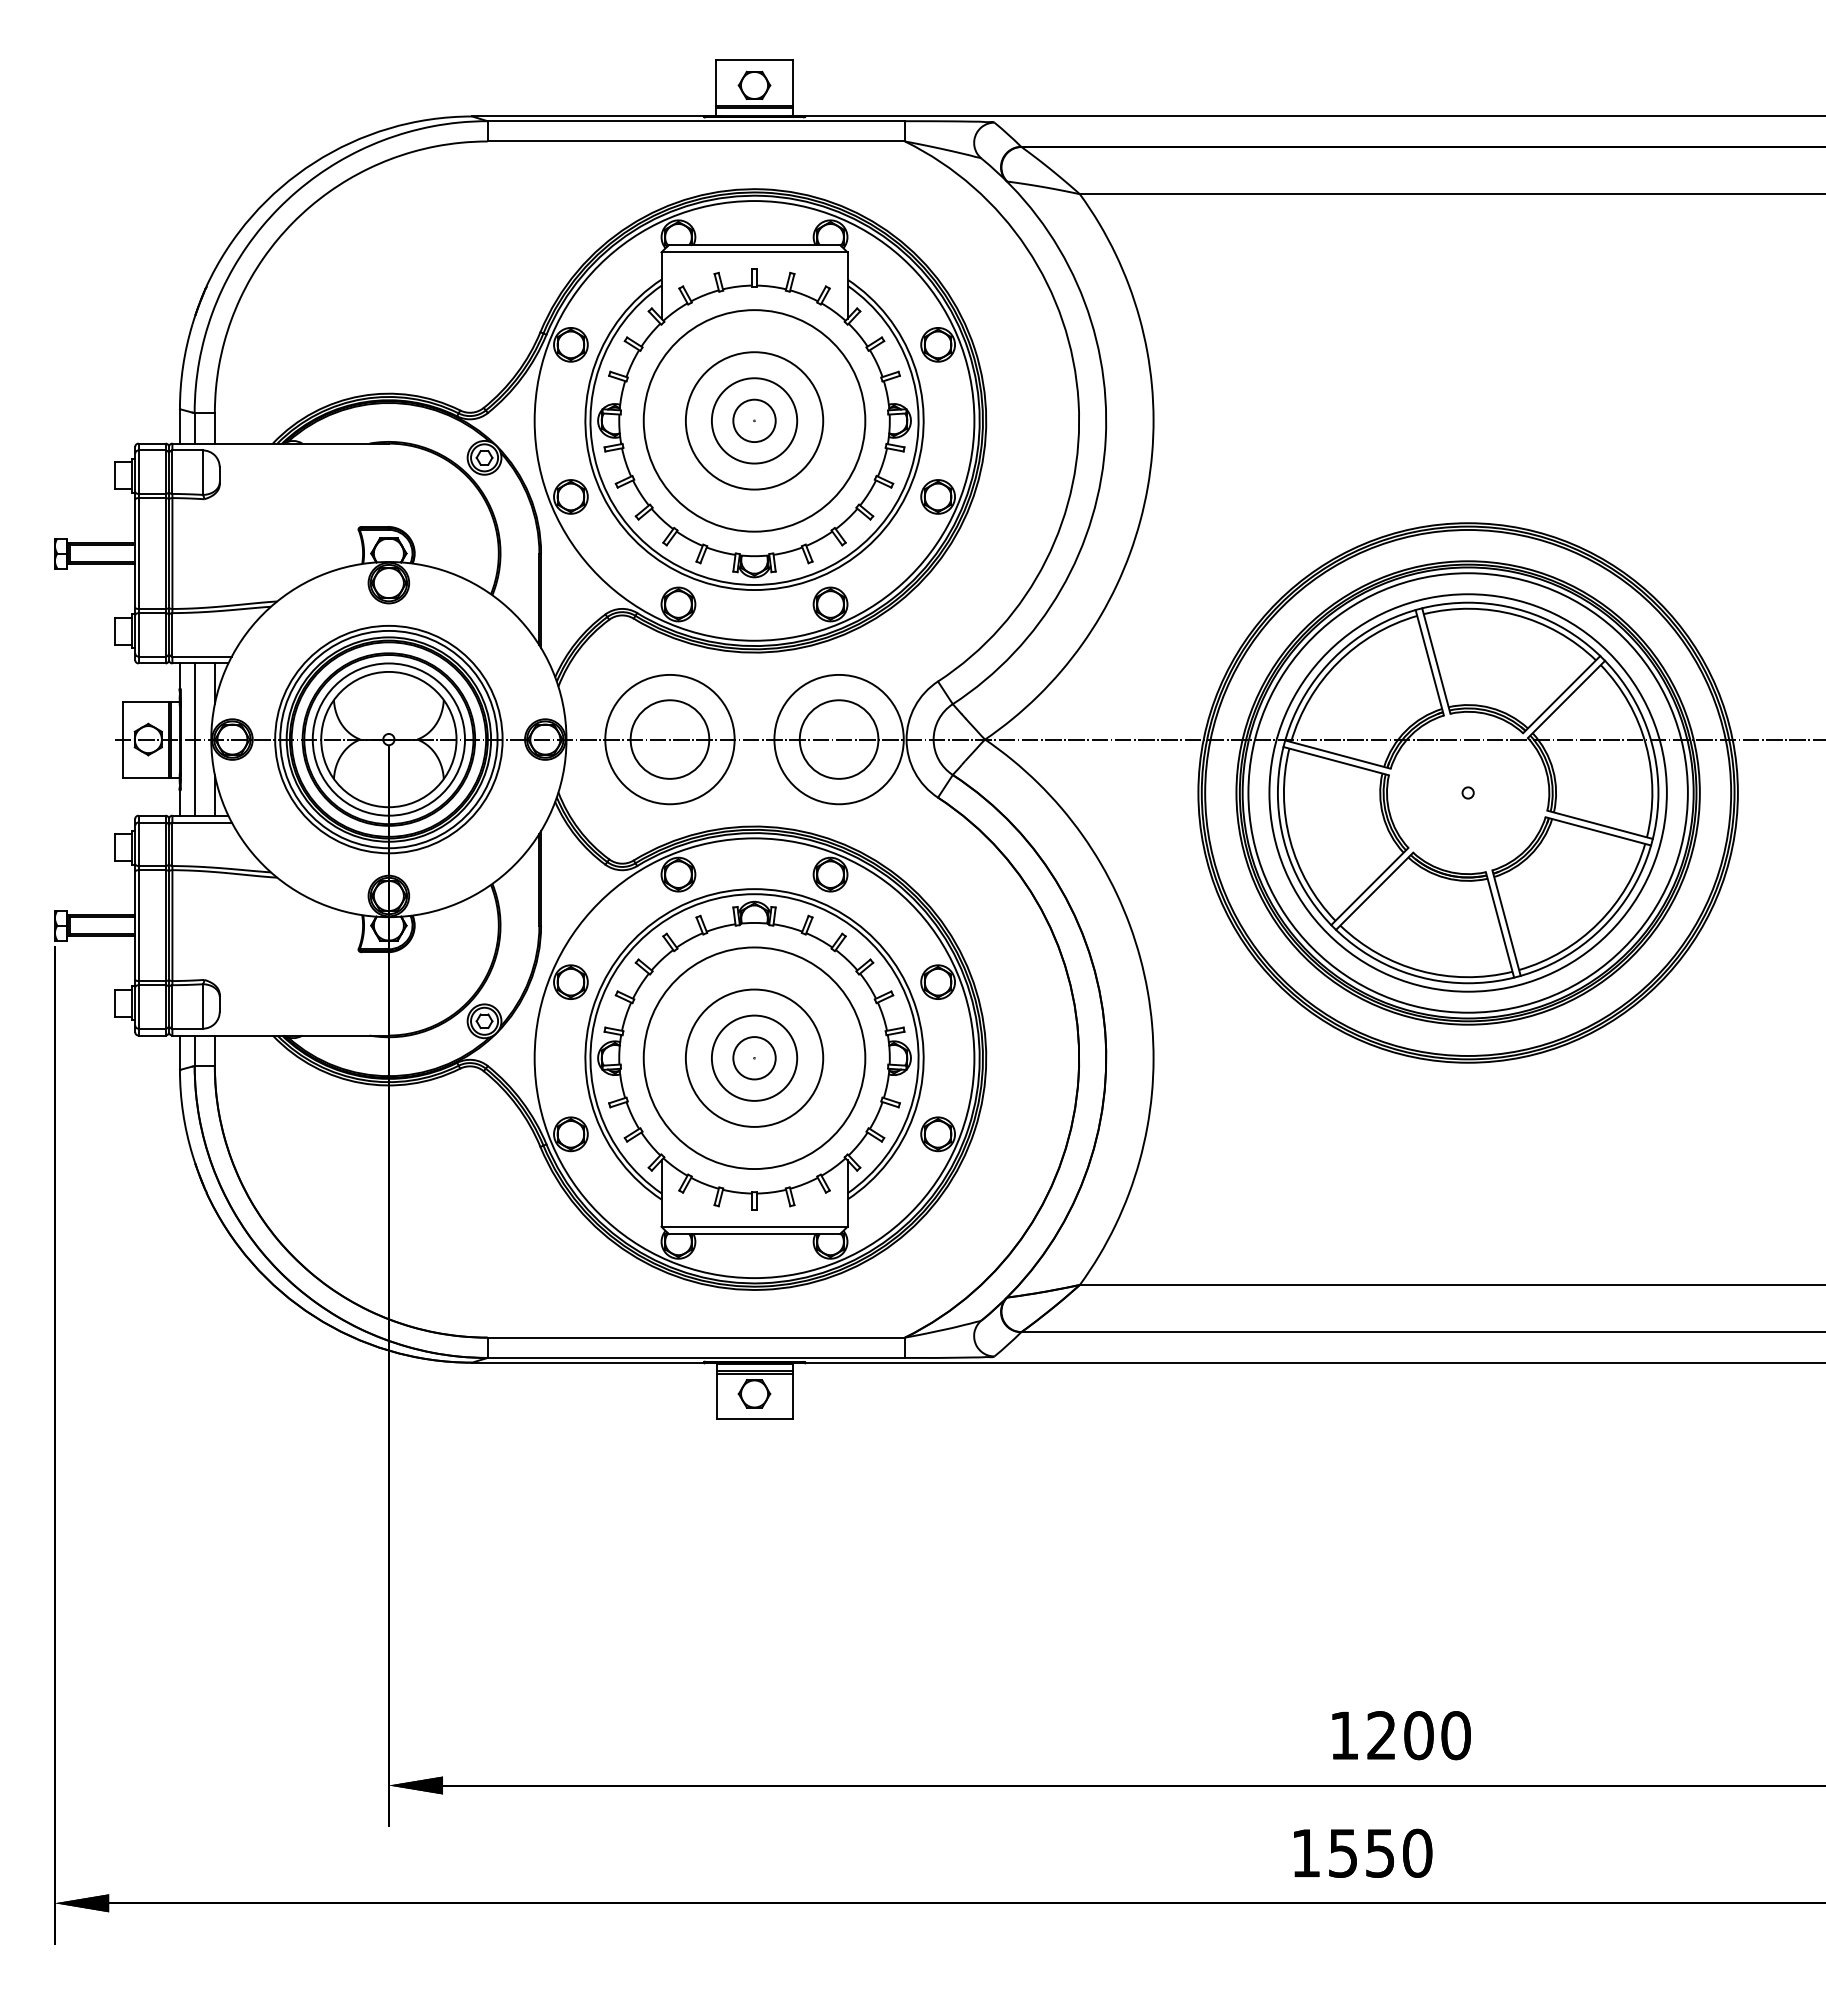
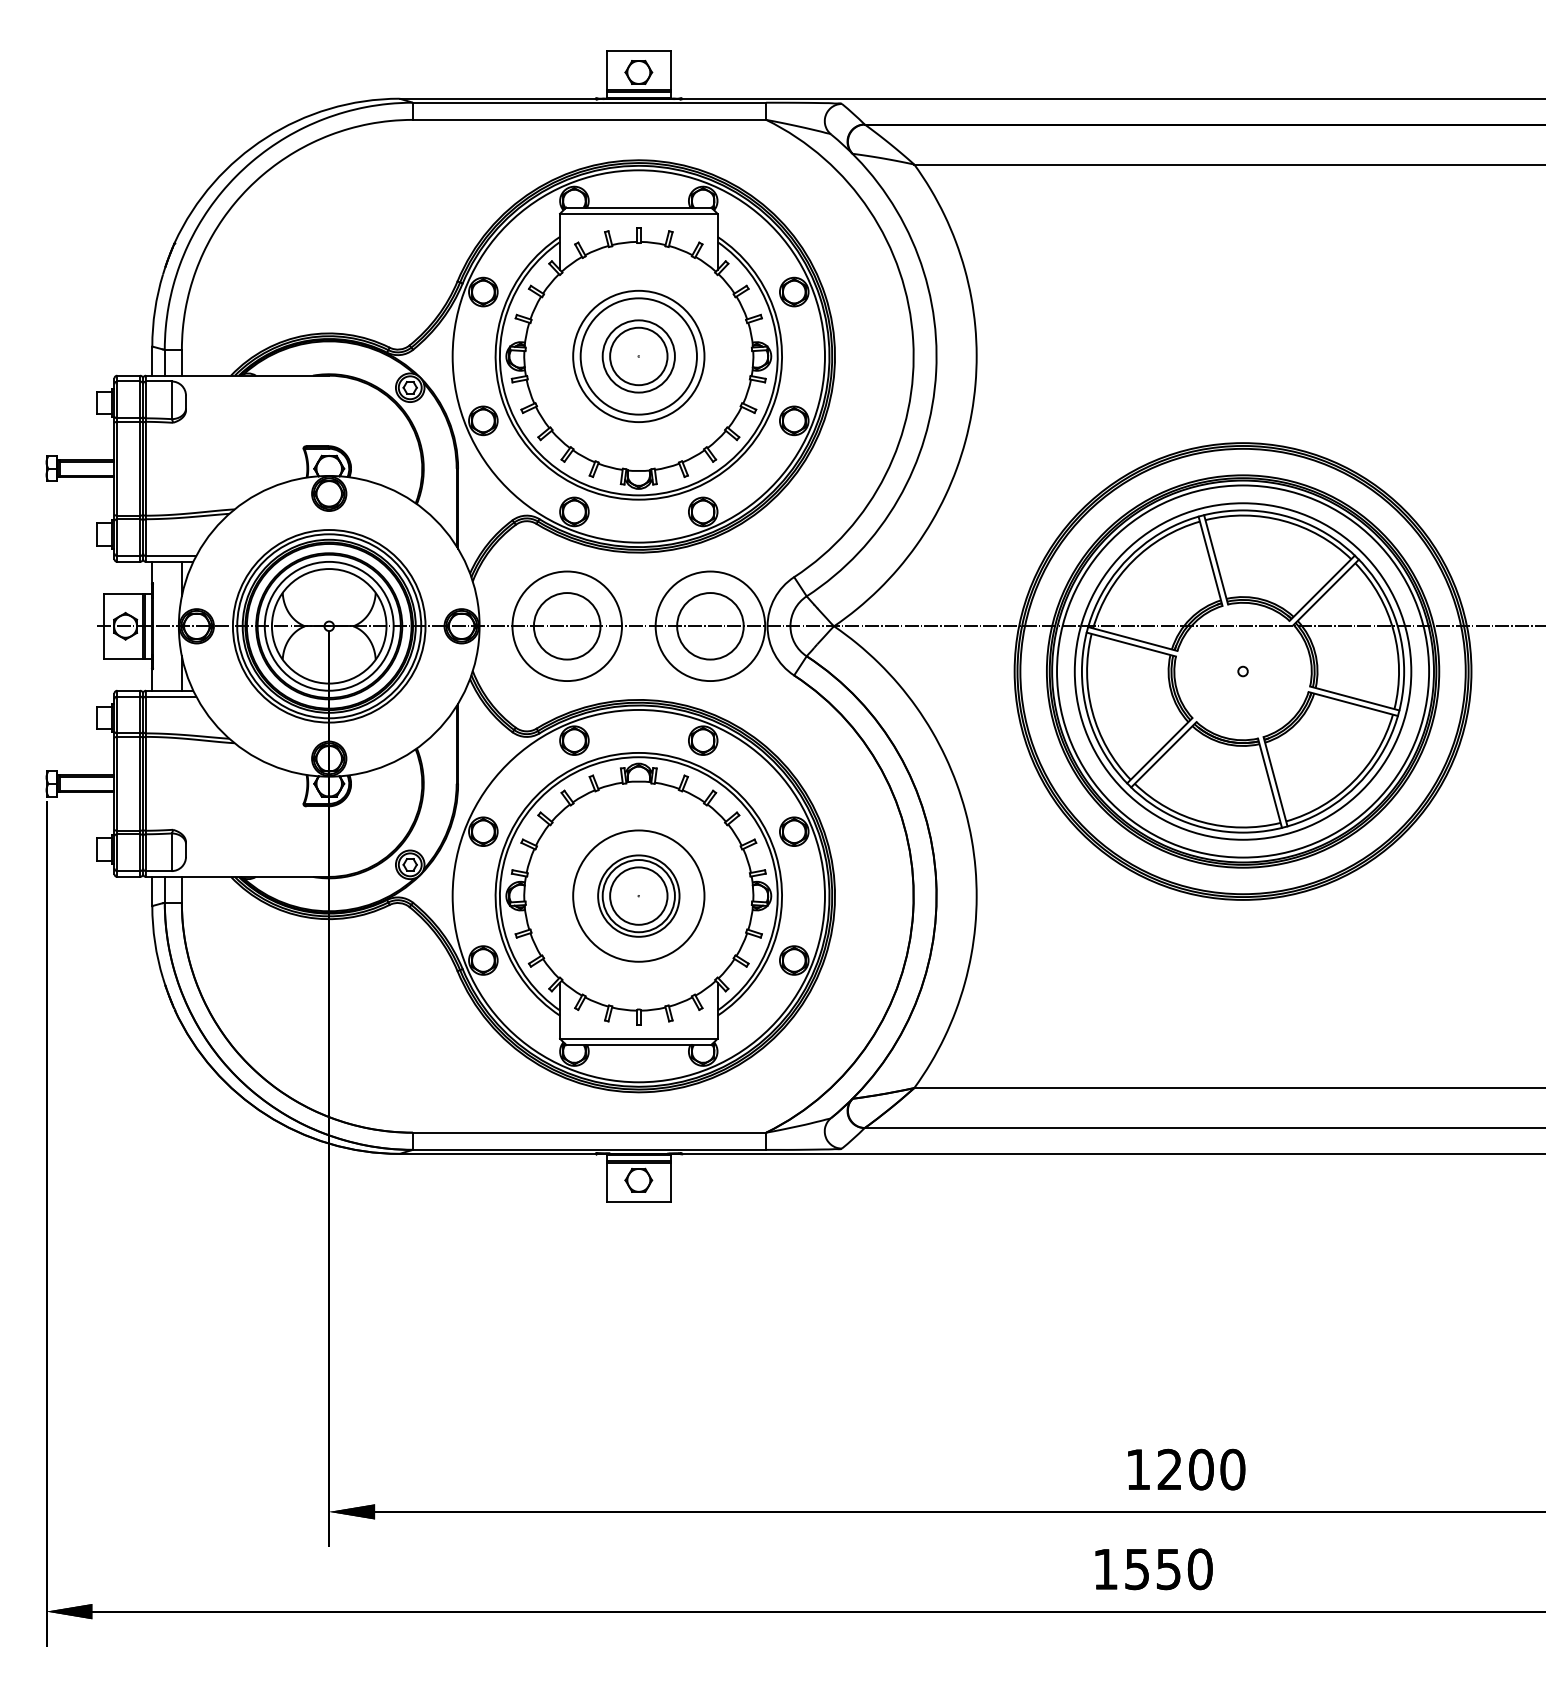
circle: (754, 420) -> (638, 356), size x0.7
circle: (754, 420) -> (638, 356), size x1.6
line: (194, 739) -> (164, 626), removed
circle: (754, 1057) -> (638, 895), size x0.7
circle: (754, 1058) -> (638, 896), size x0.7
circle: (754, 1058) -> (638, 896), size x1.6

